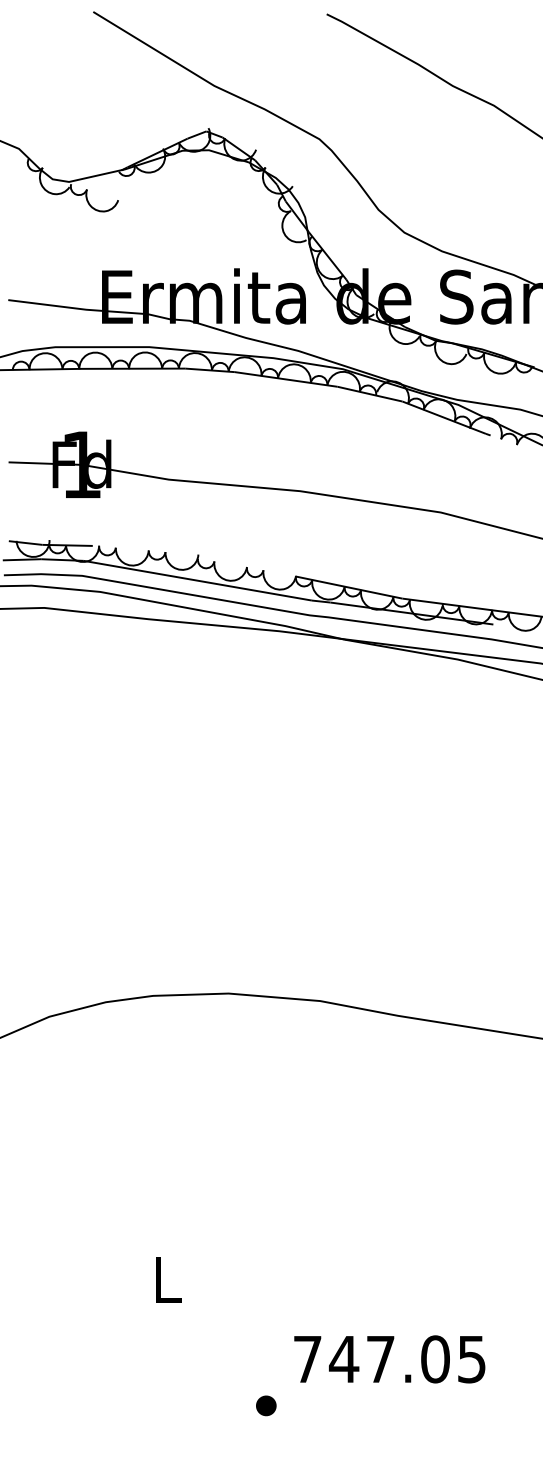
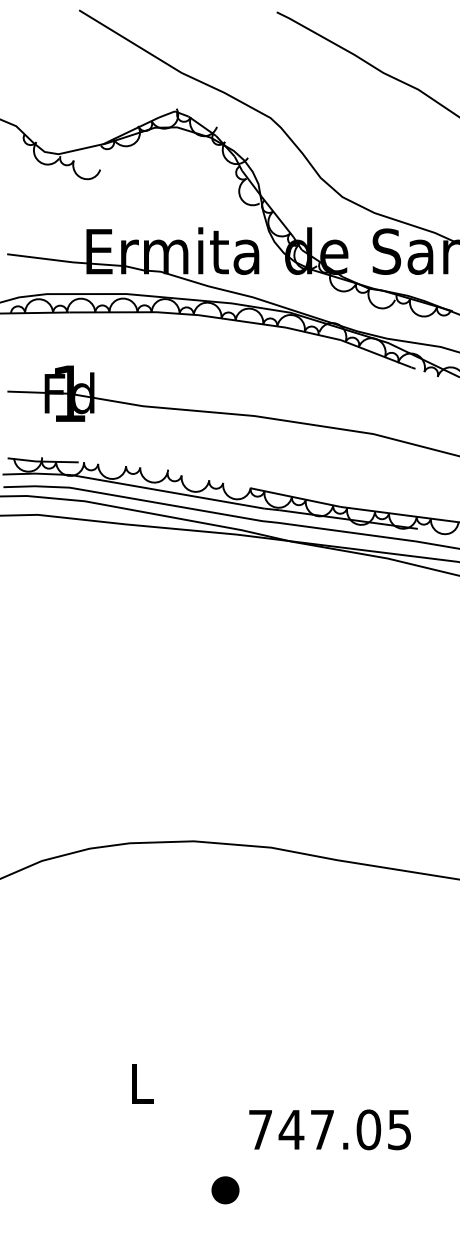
text: (389, 1359) -> (329, 1129), moved
part: (266, 1405) -> (225, 1190), size x1.6

